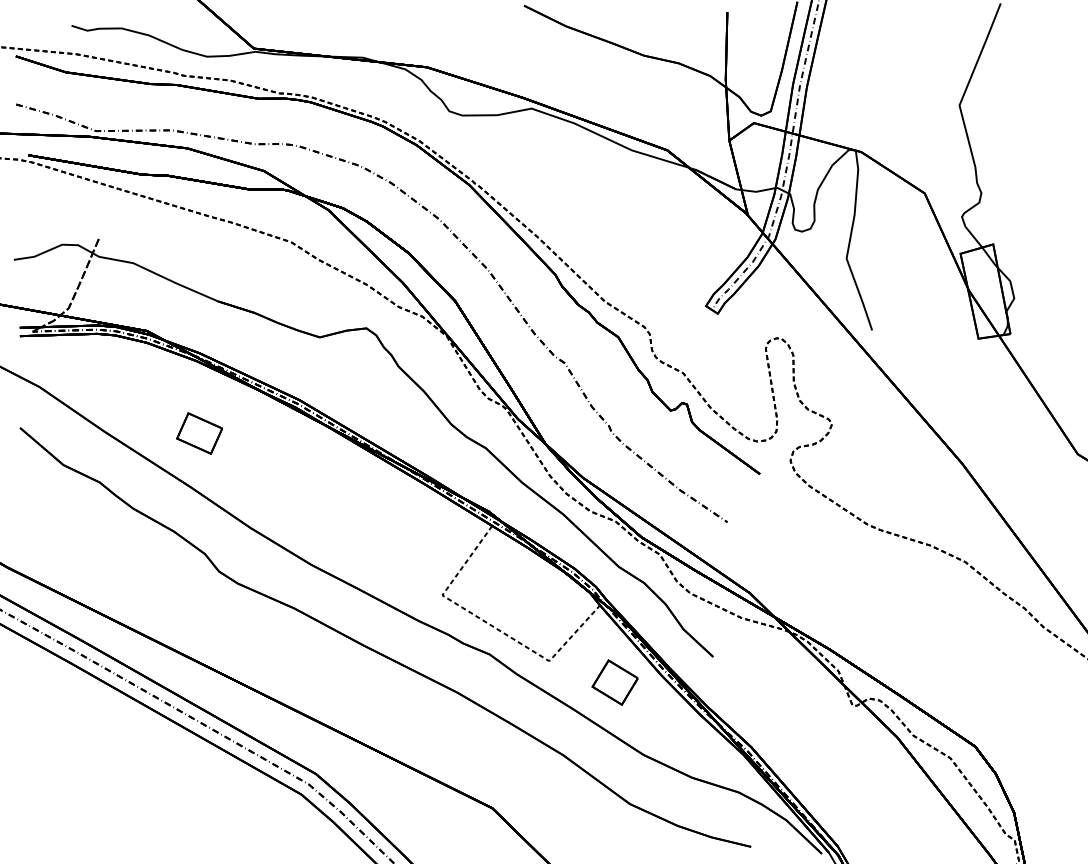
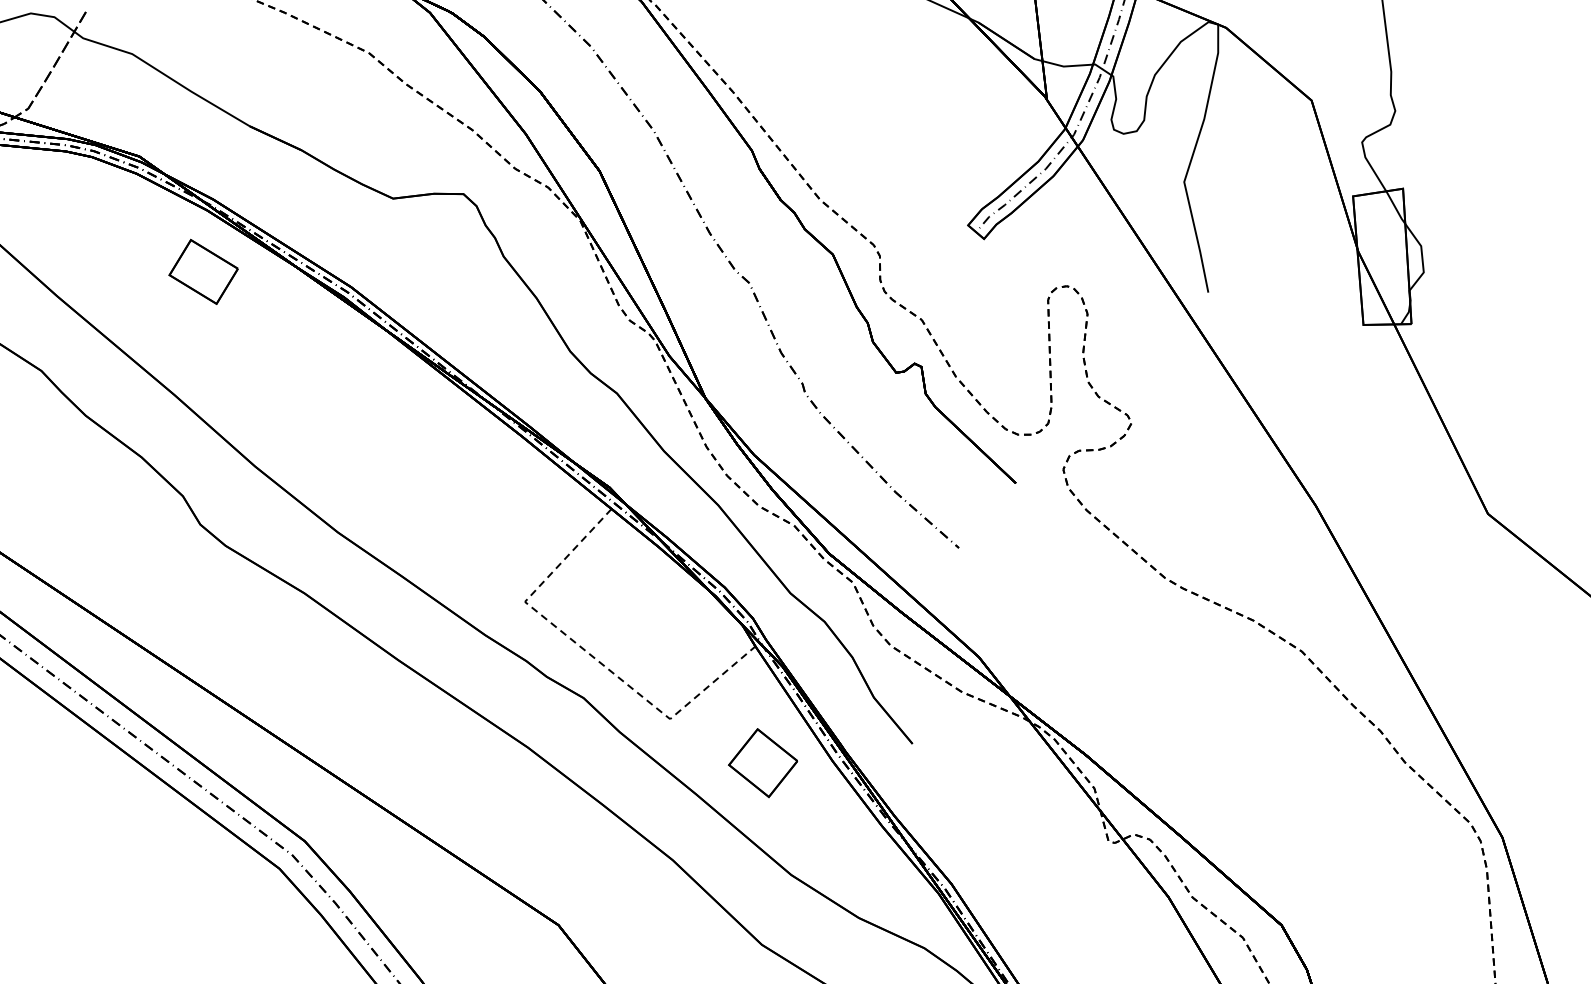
part: (199, 433) -> (203, 271), moved

